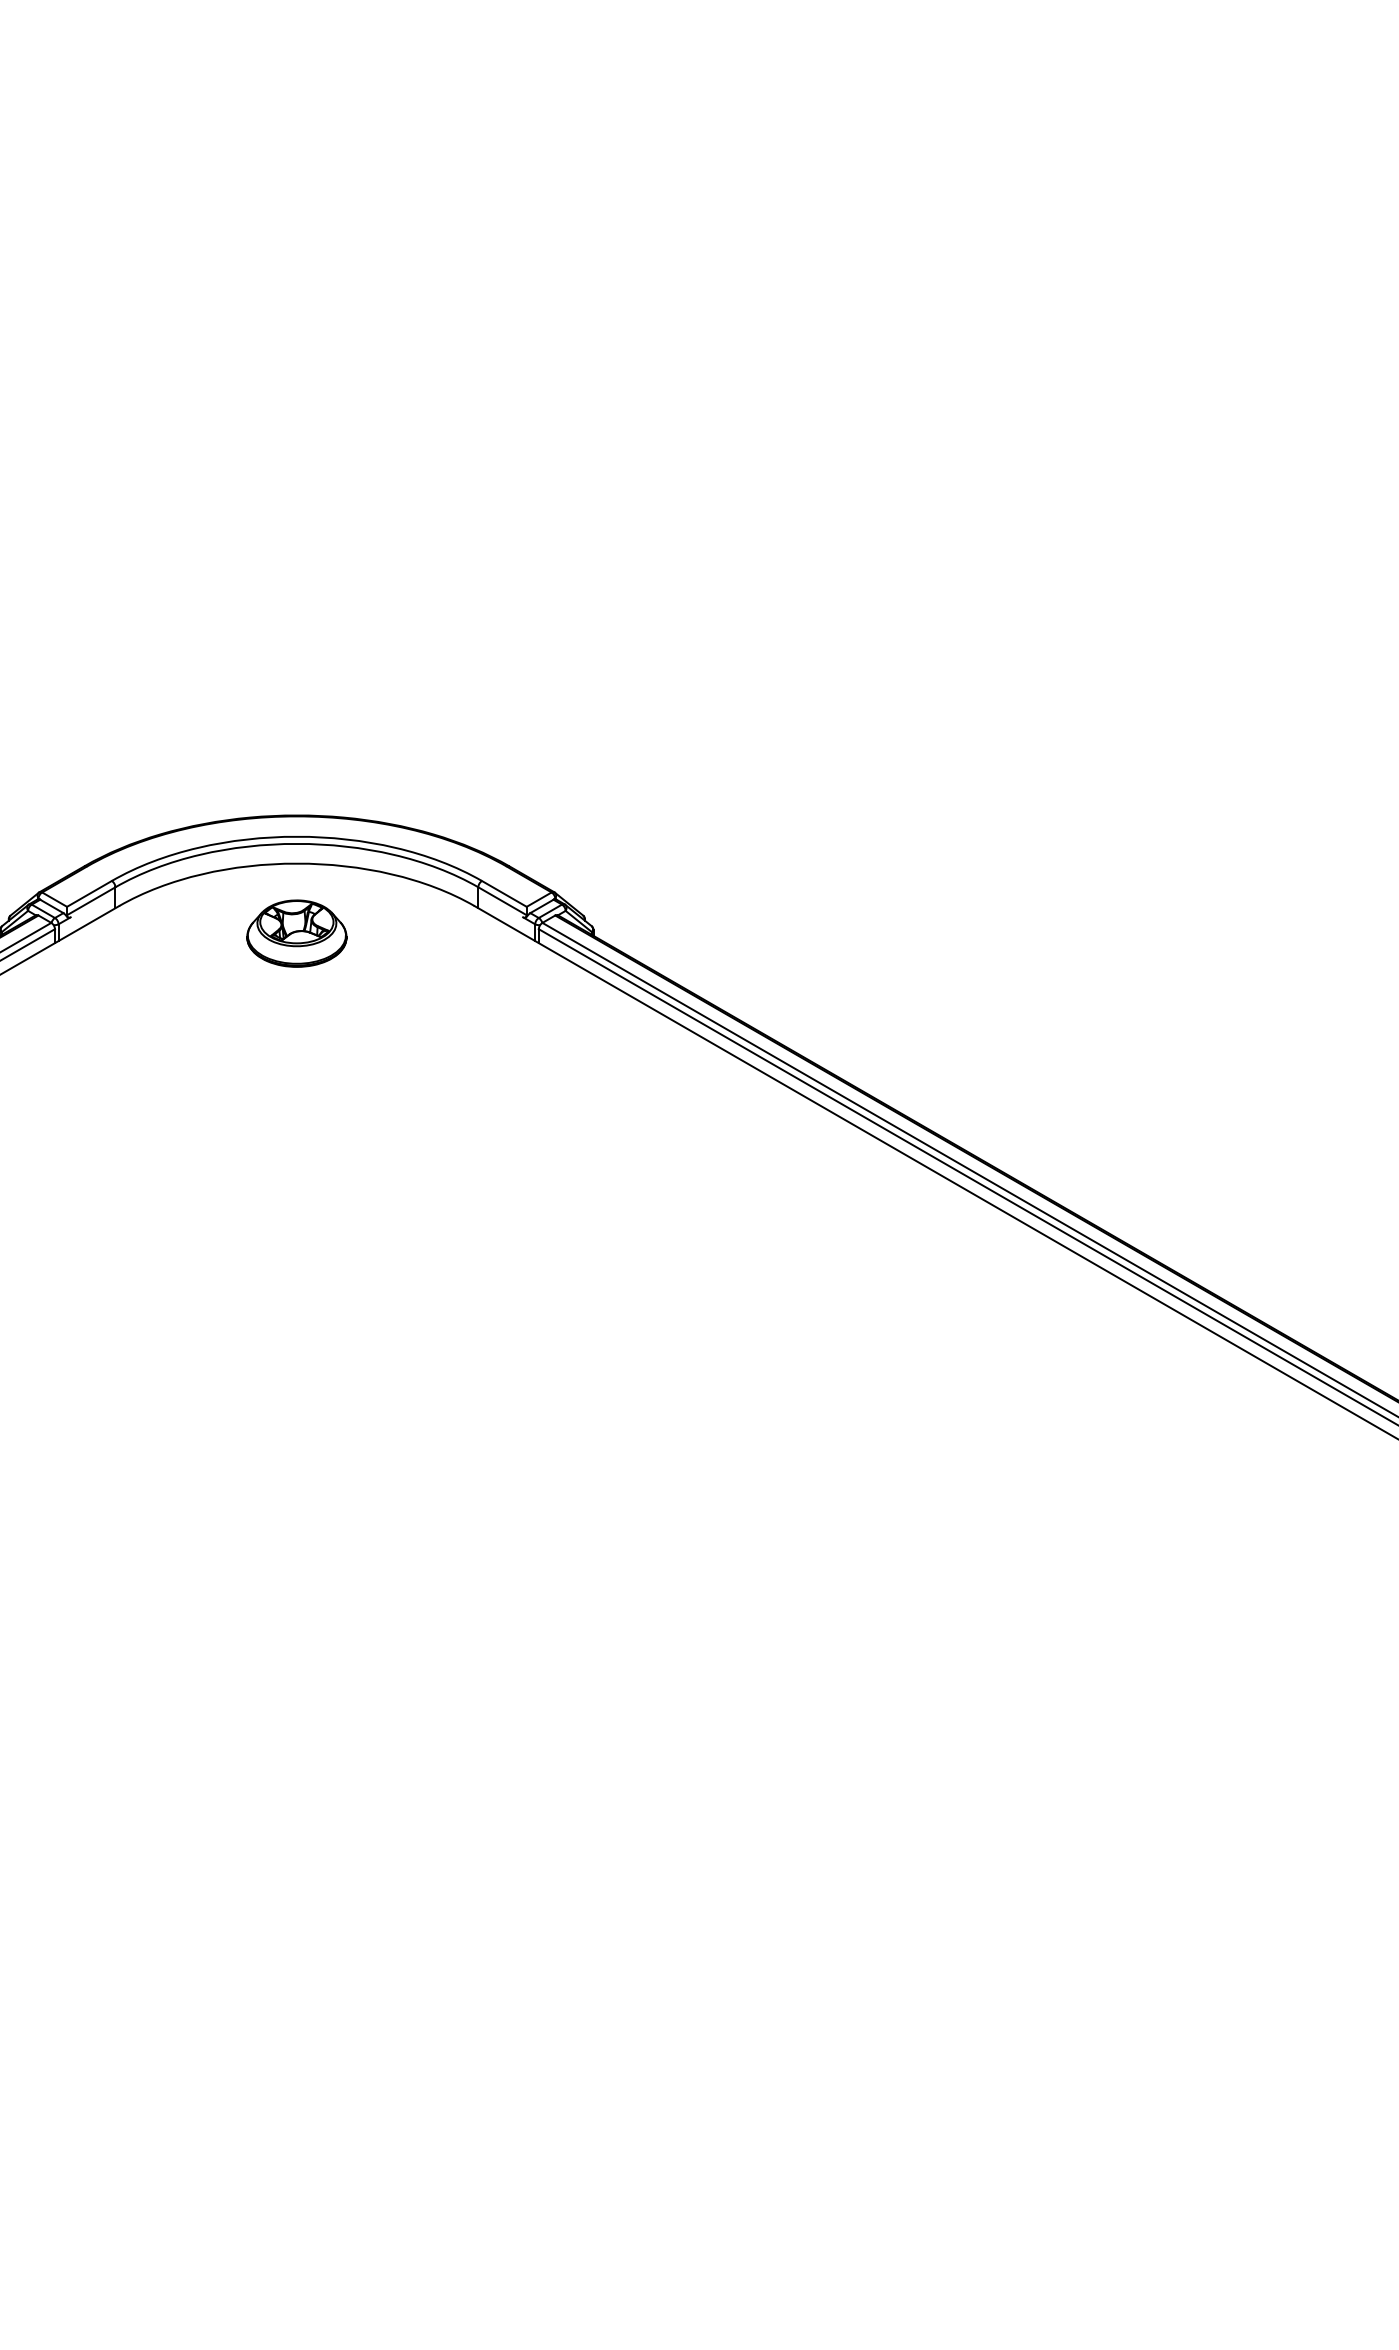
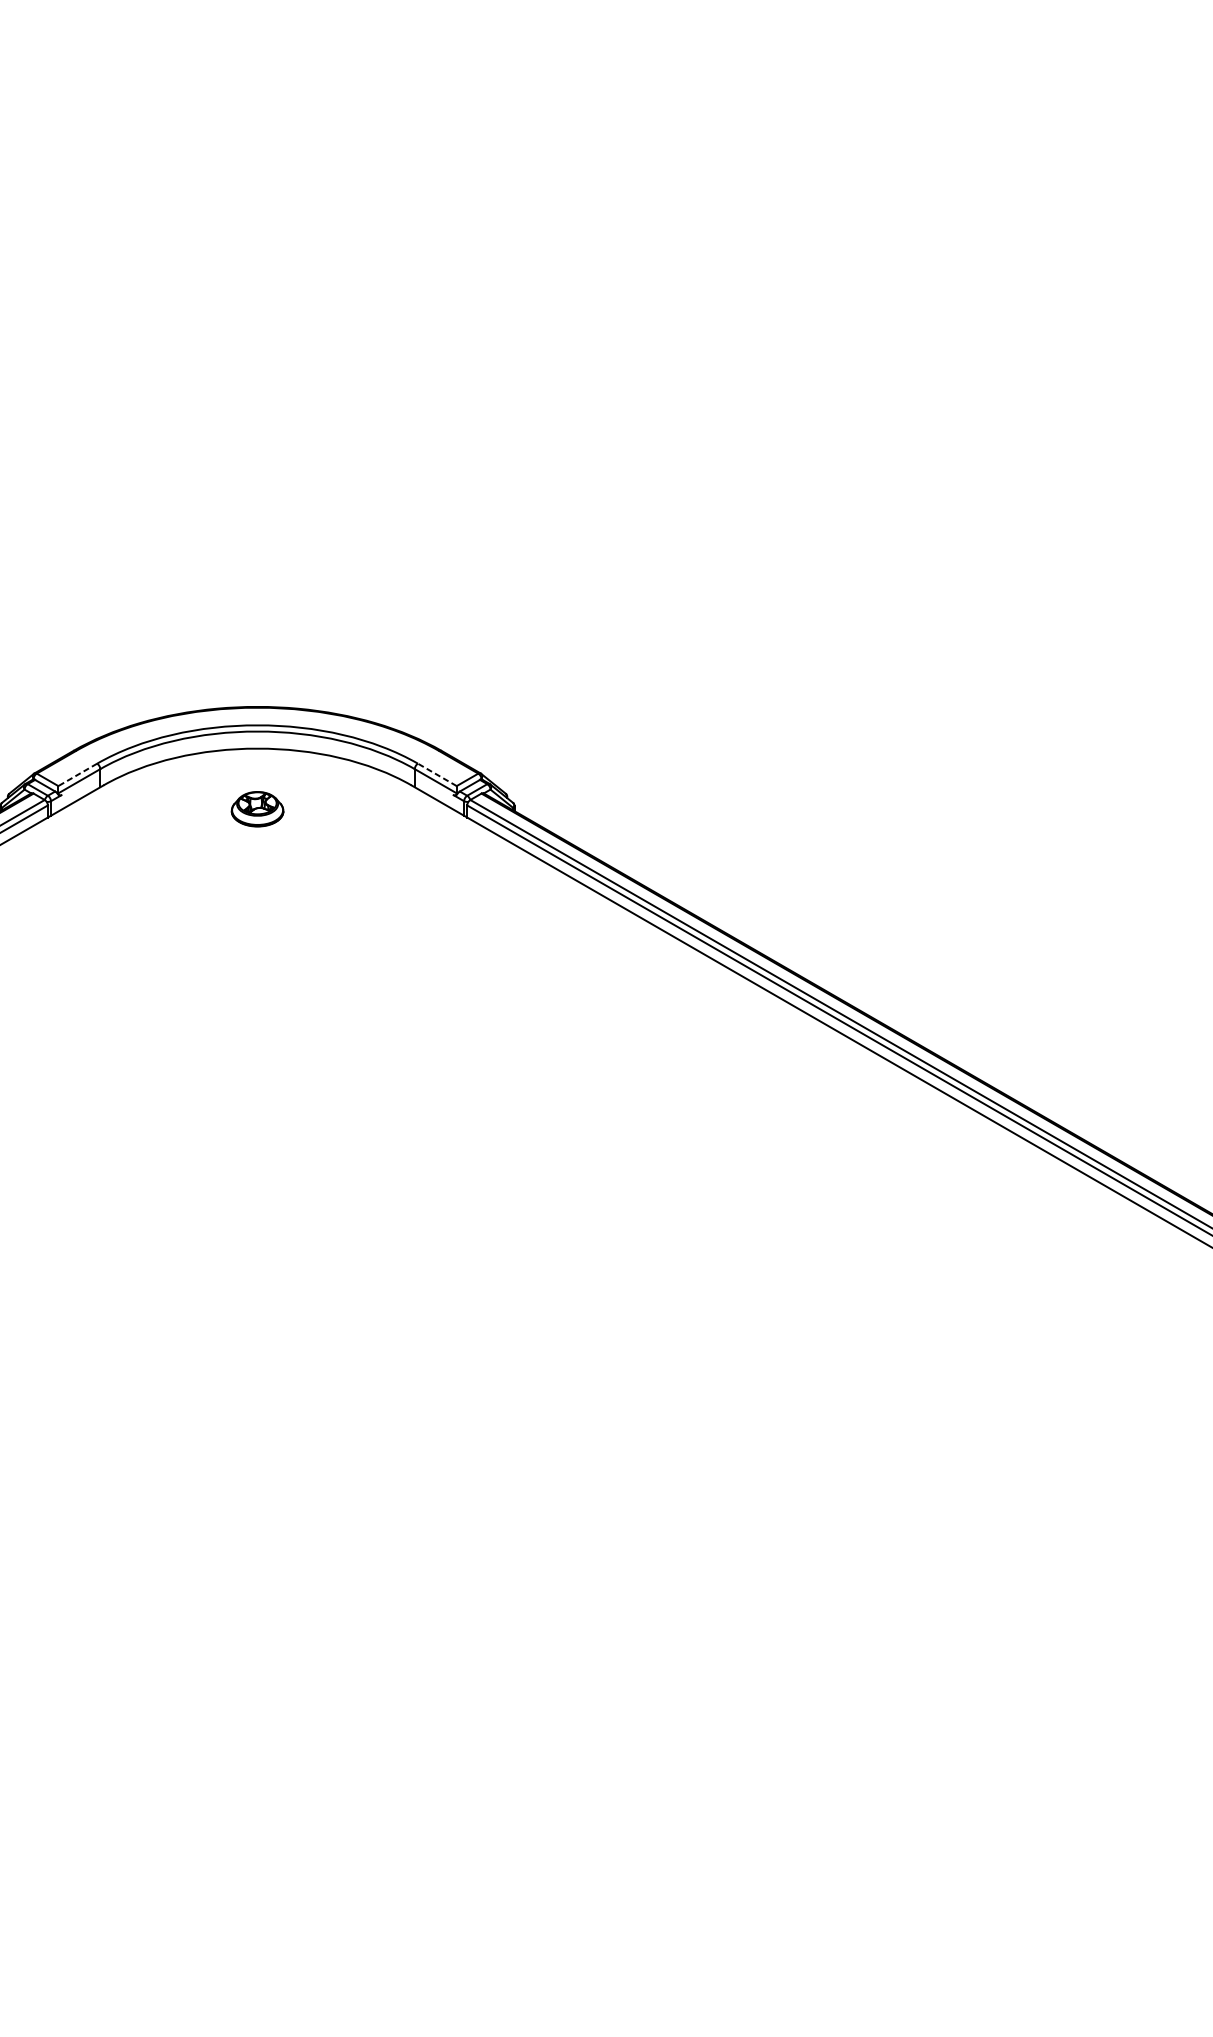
line: (89, 893) -> (77, 774), solid -> dashed
line: (504, 893) -> (437, 774), solid -> dashed
part: (296, 933) -> (257, 809), size x0.6

